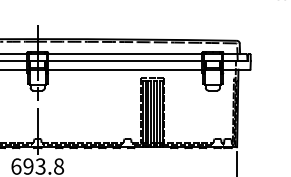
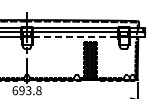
line: (125, 68) -> (75, 36), solid -> dashed

